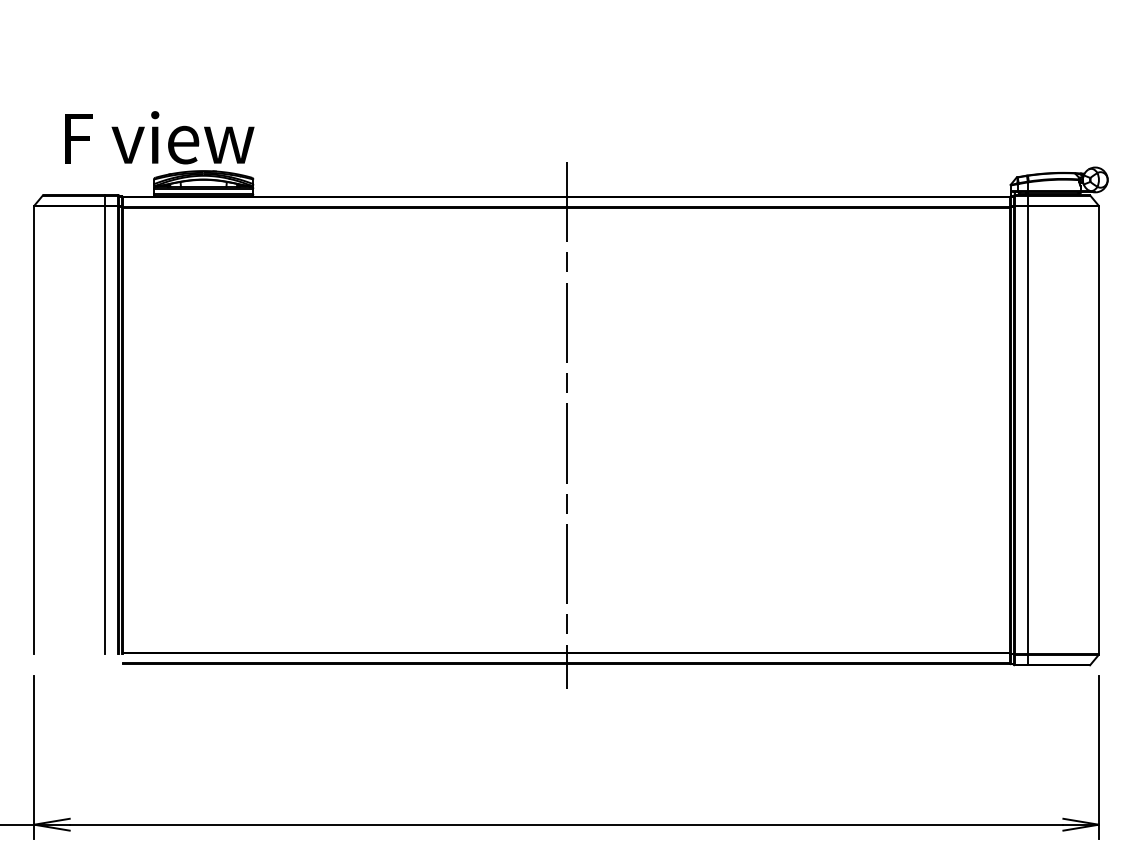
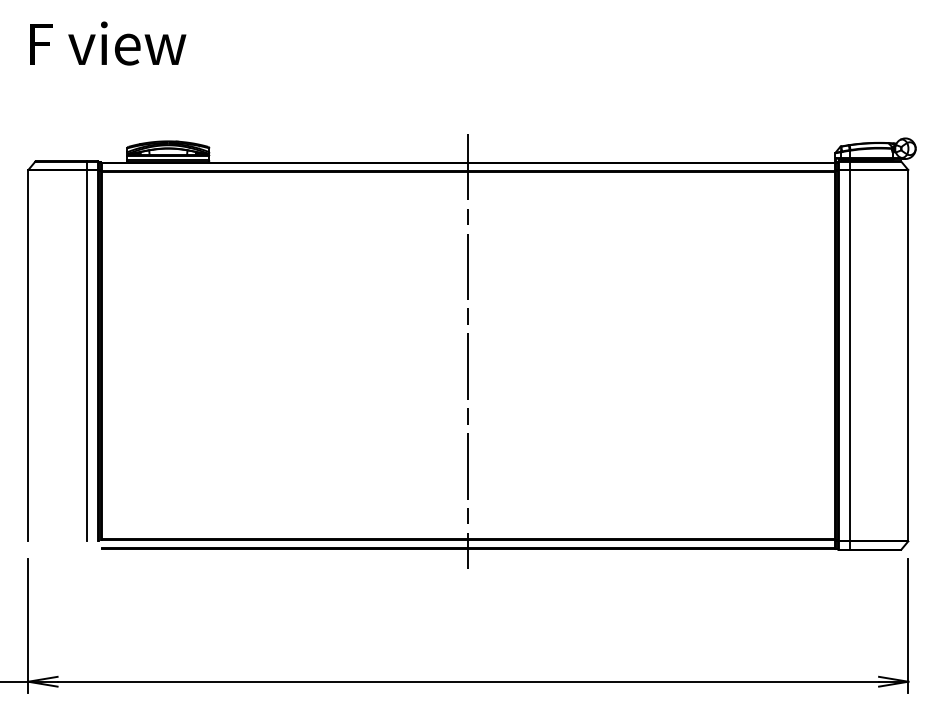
text: (159, 137) -> (107, 43), moved

